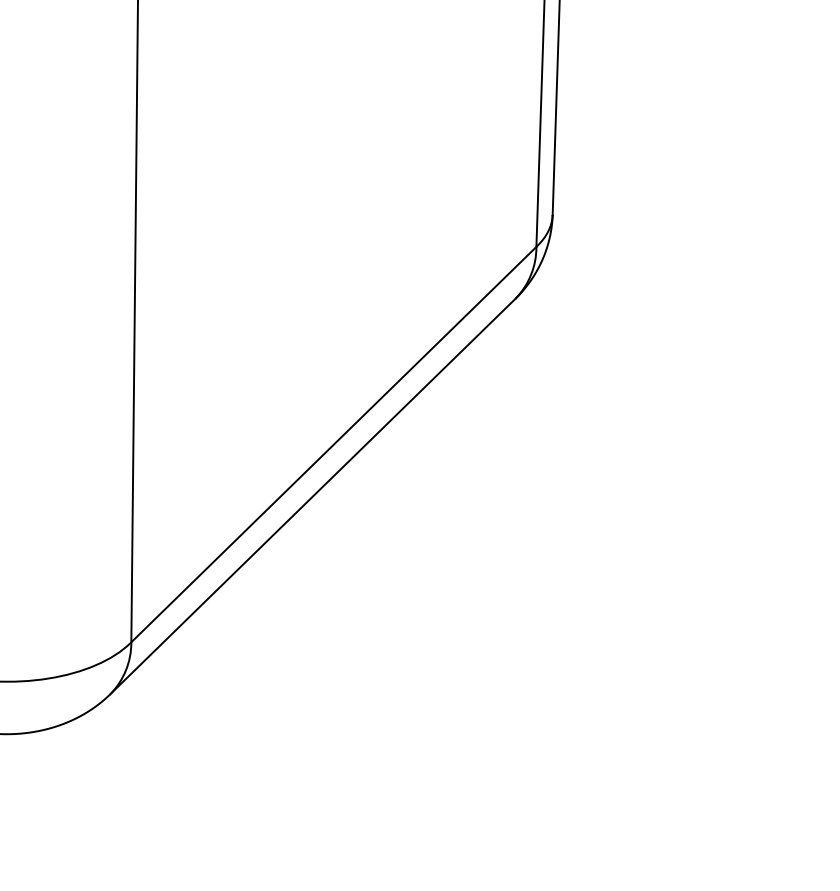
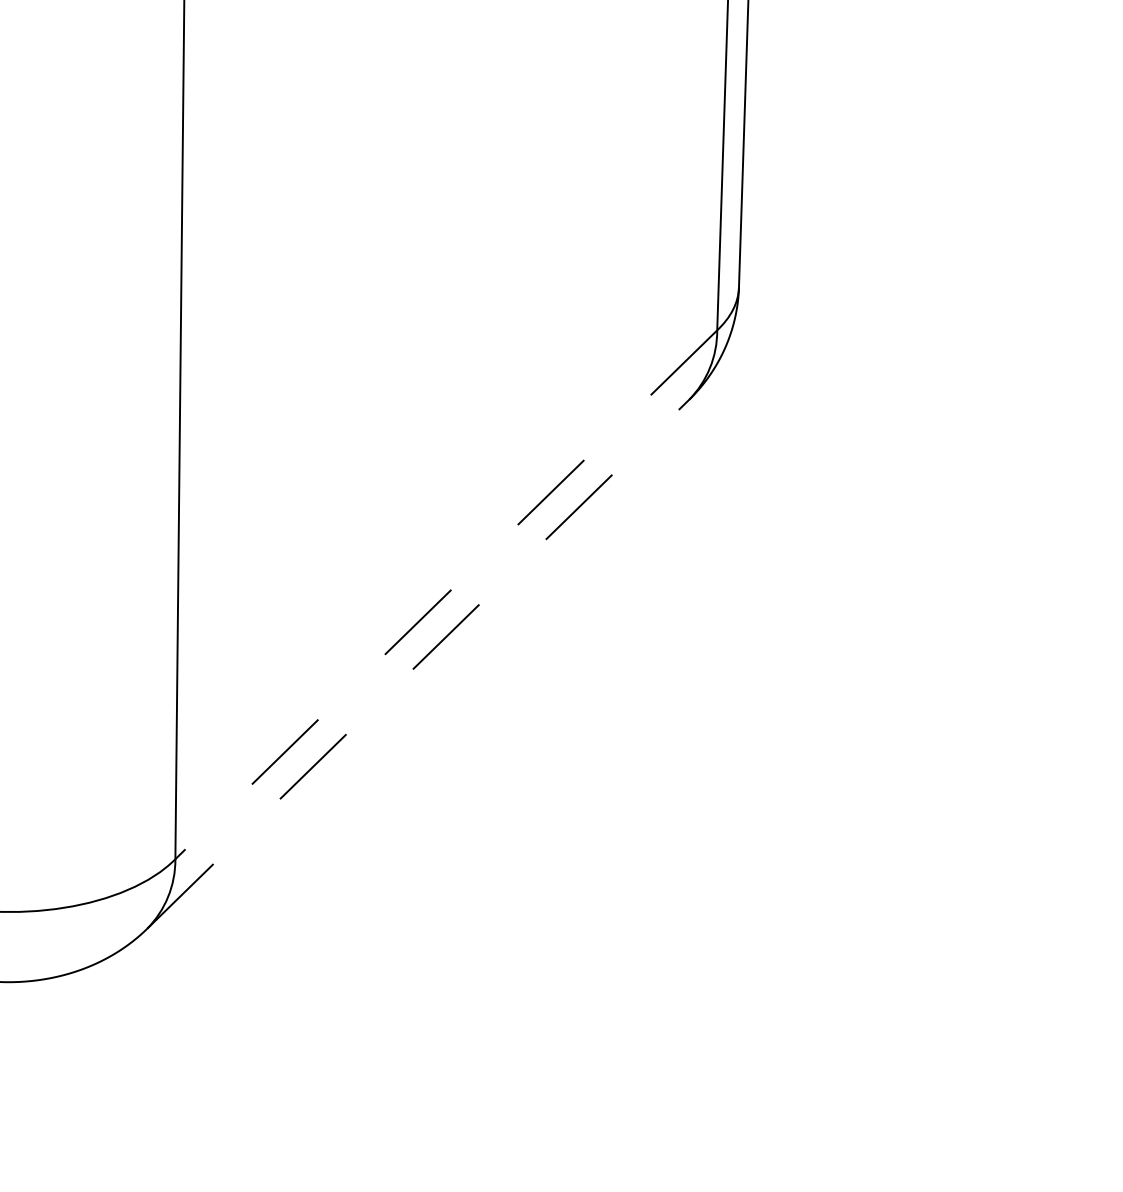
line: (334, 444) -> (446, 594), solid -> dashed
line: (313, 496) -> (418, 664), solid -> dashed

